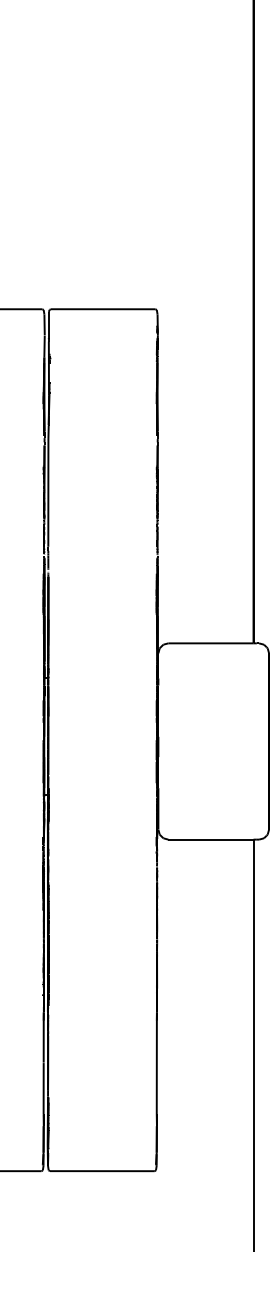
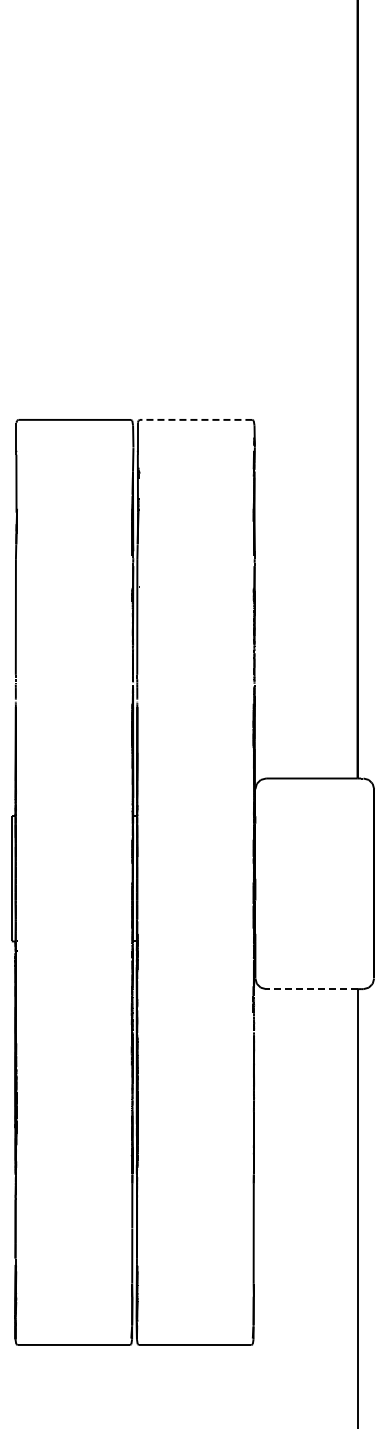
line: (102, 308) -> (195, 419), solid -> dashed
line: (210, 839) -> (311, 989), solid -> dashed

